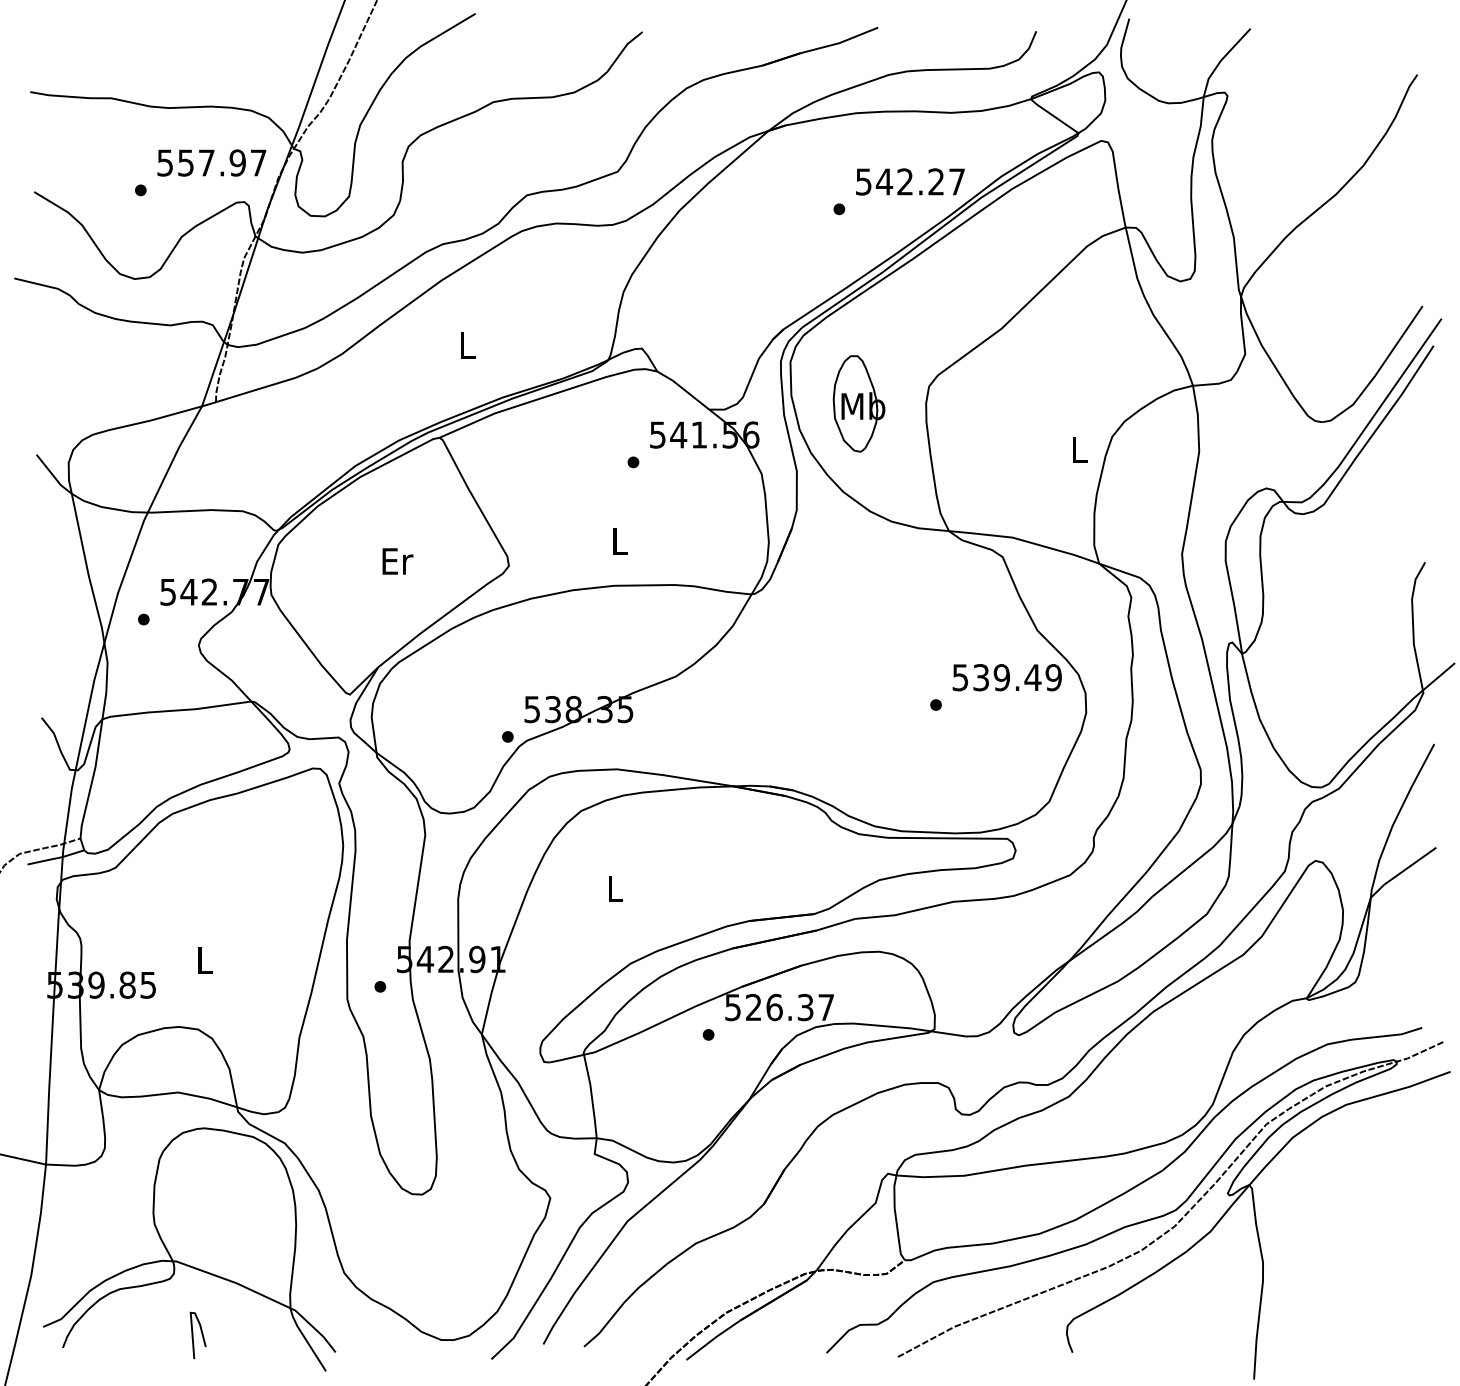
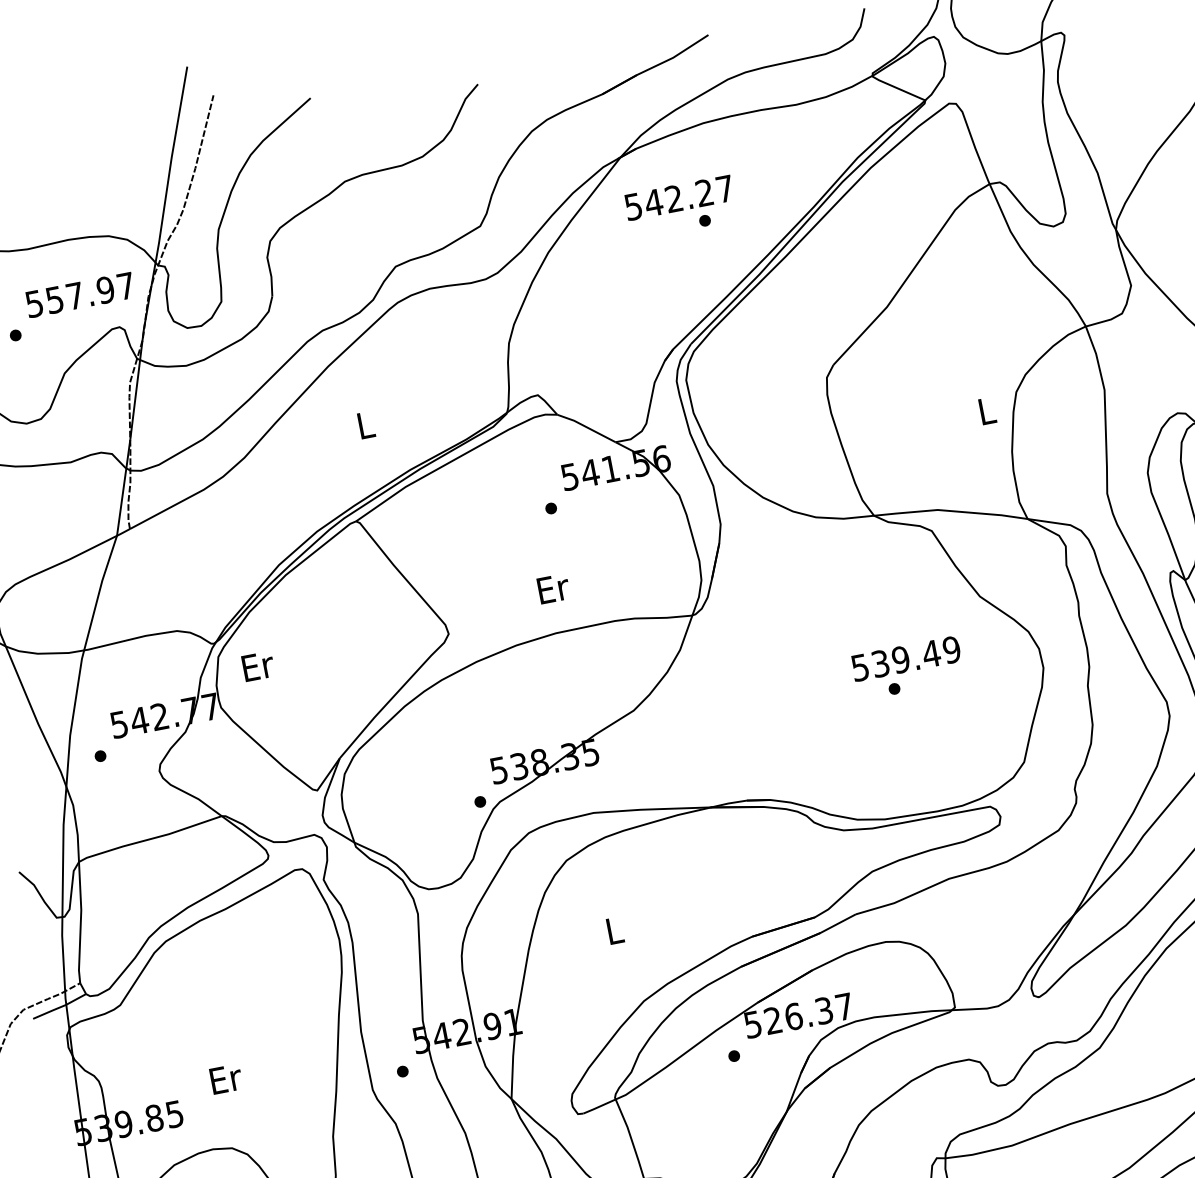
text: (910, 181) -> (679, 197), moved
part: (858, 403) -> (760, 407), removed
text: (620, 541) -> (553, 588), L -> Er
text: (397, 561) -> (258, 666), moved
text: (1006, 677) -> (905, 658), moved
text: (205, 960) -> (226, 1079), L -> Er

